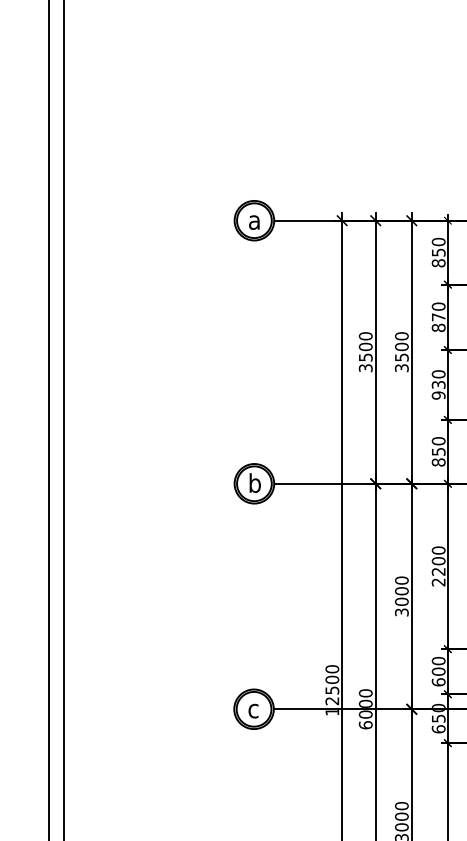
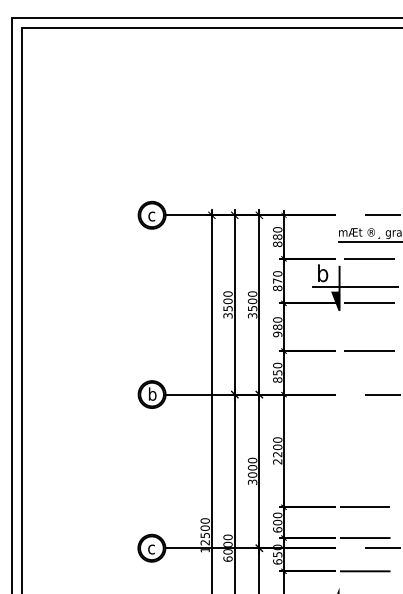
text: (253, 222) -> (151, 216), a -> c
text: (438, 251) -> (277, 236), 850 -> 880
text: (438, 383) -> (277, 326), 930 -> 980

